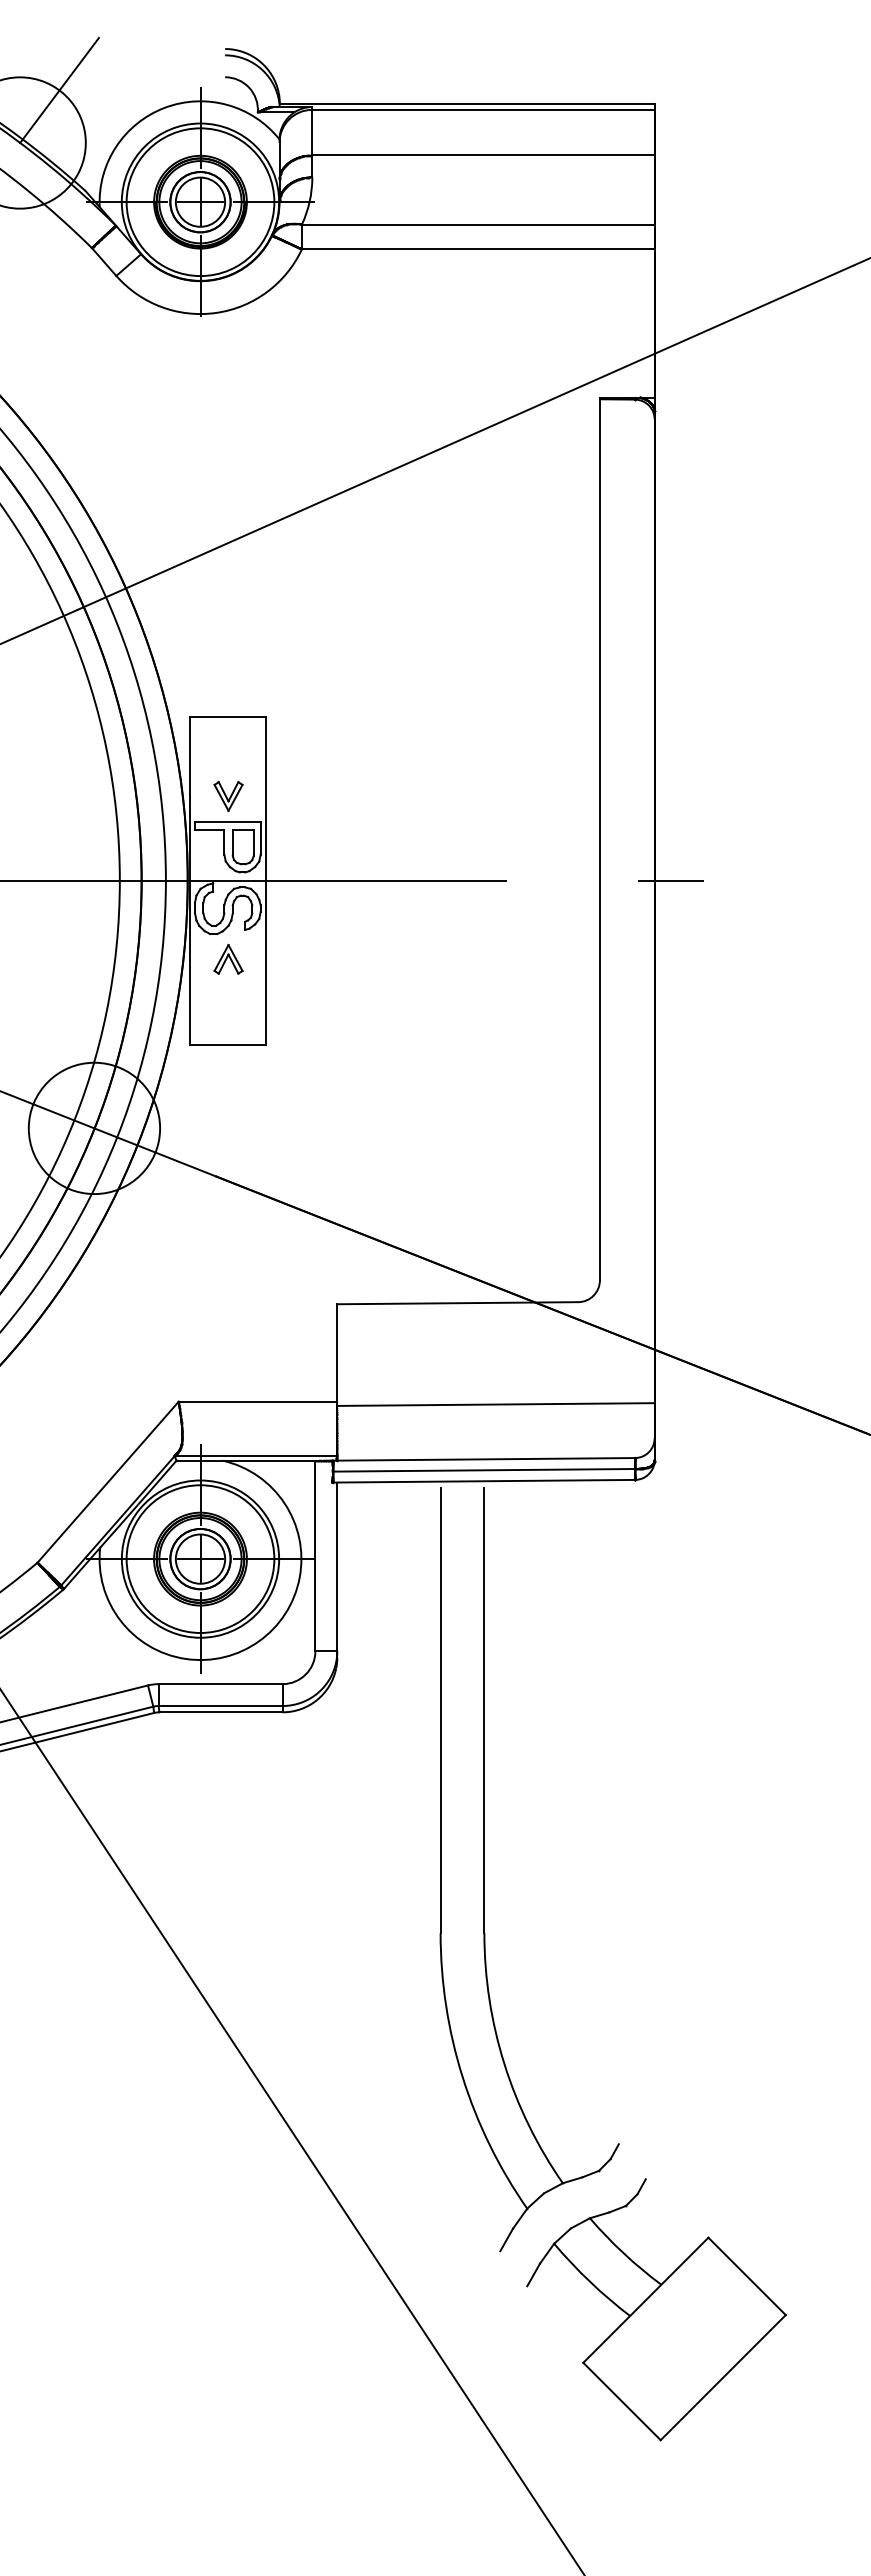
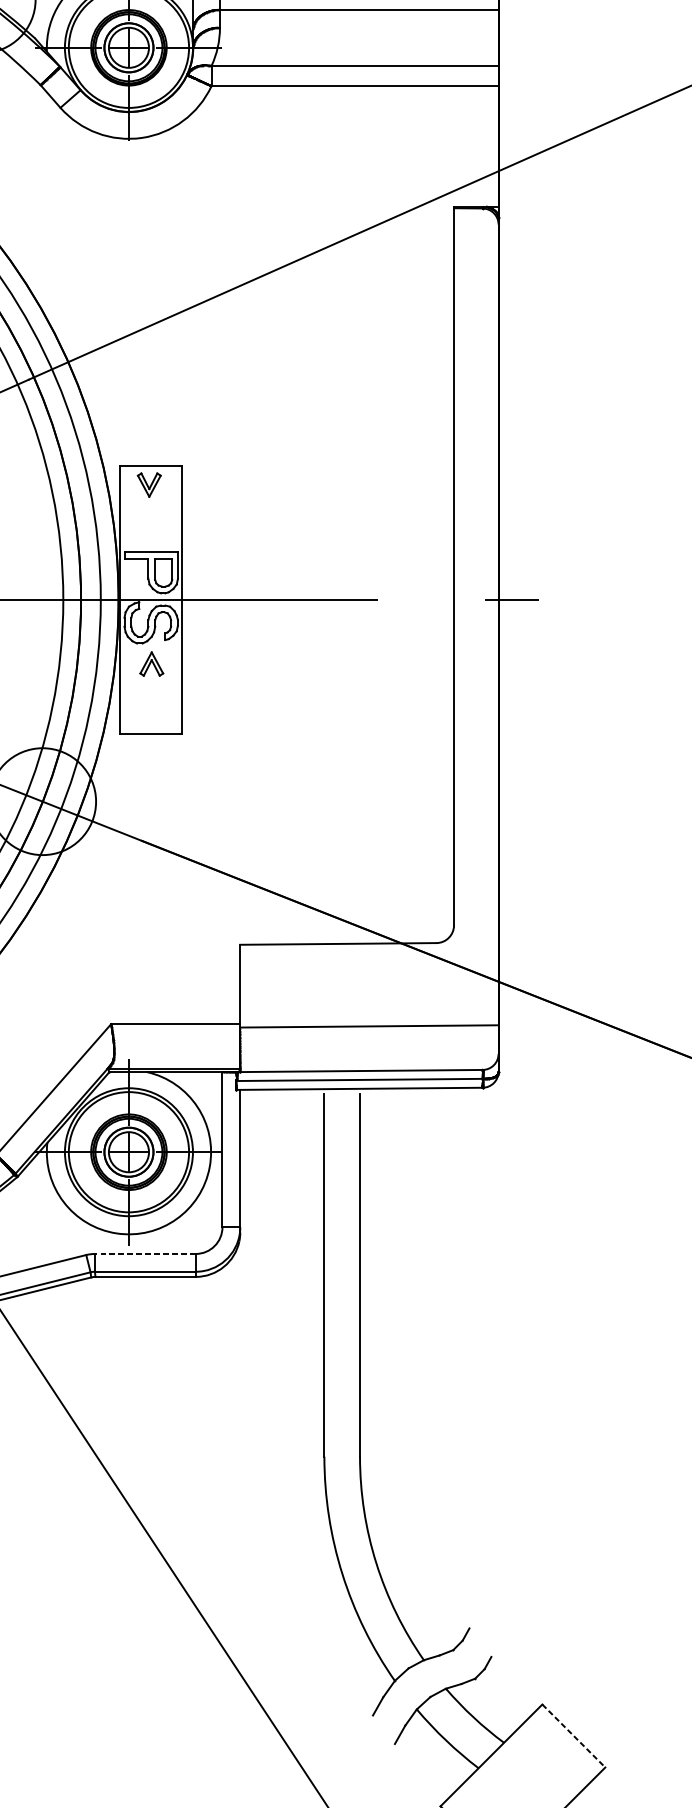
part: (228, 796) -> (149, 485), moved
line: (220, 1684) -> (145, 1254), solid -> dashed
line: (747, 2276) -> (574, 1736), solid -> dashed

